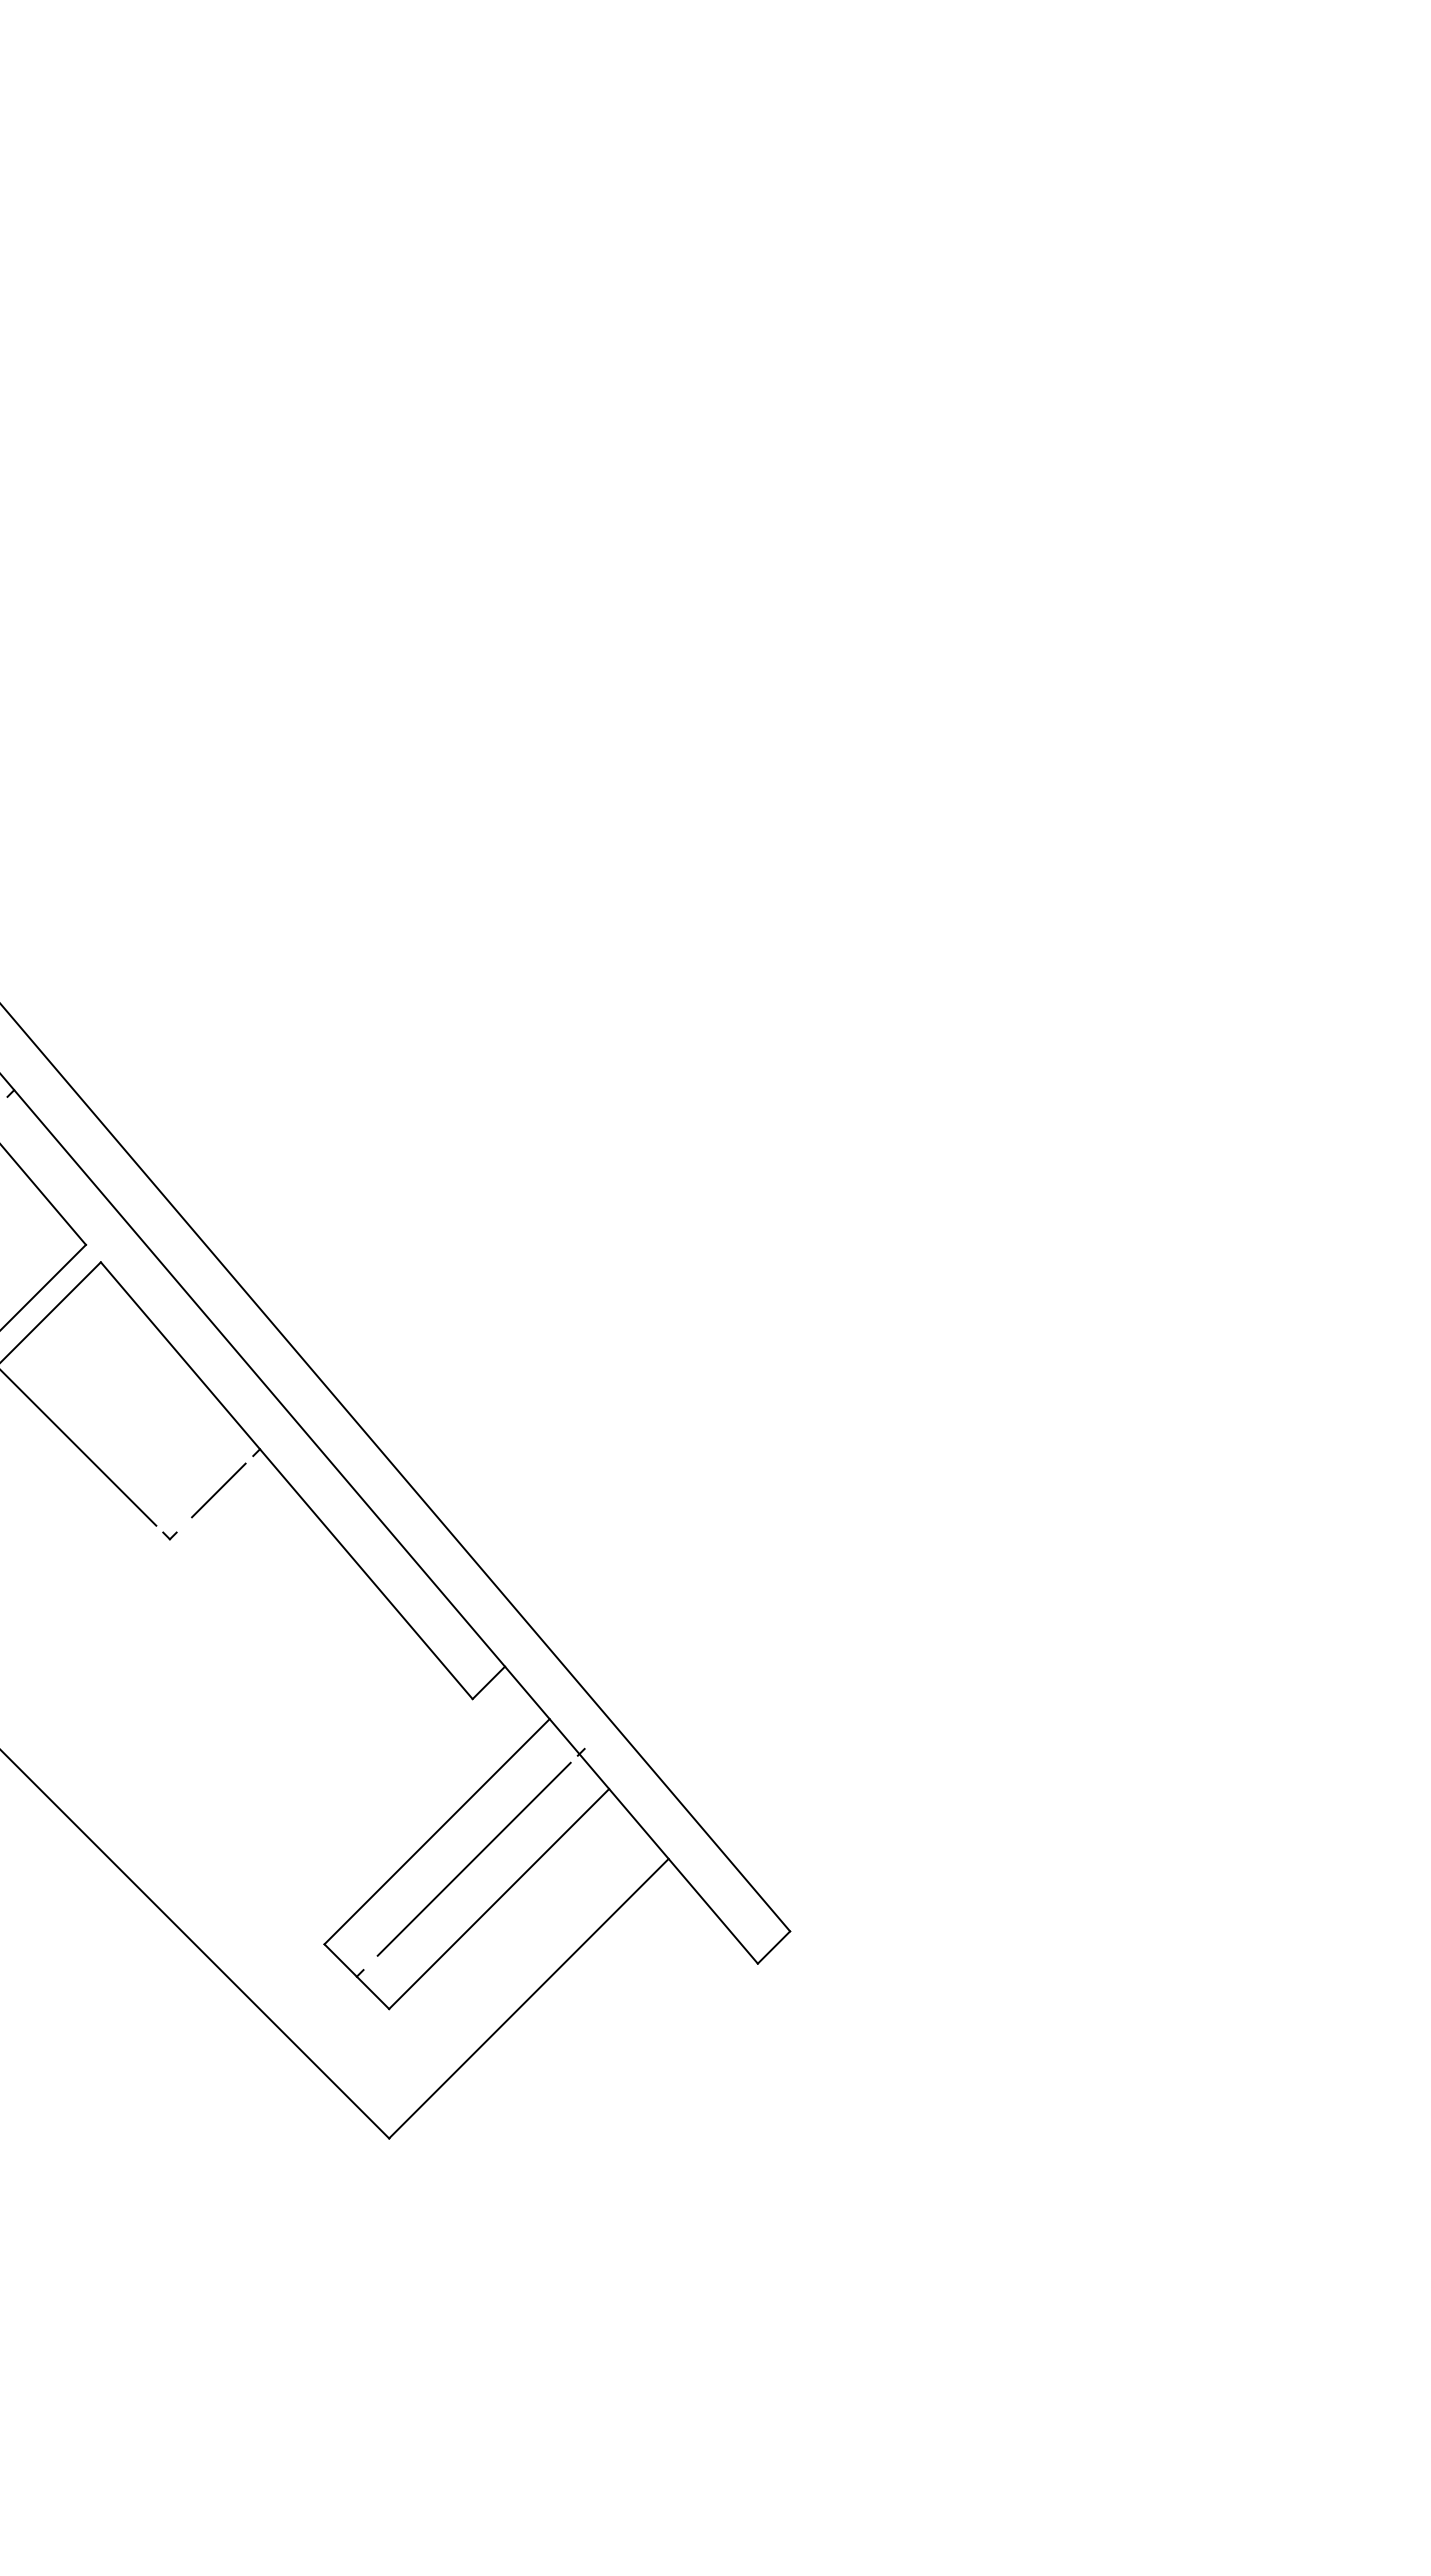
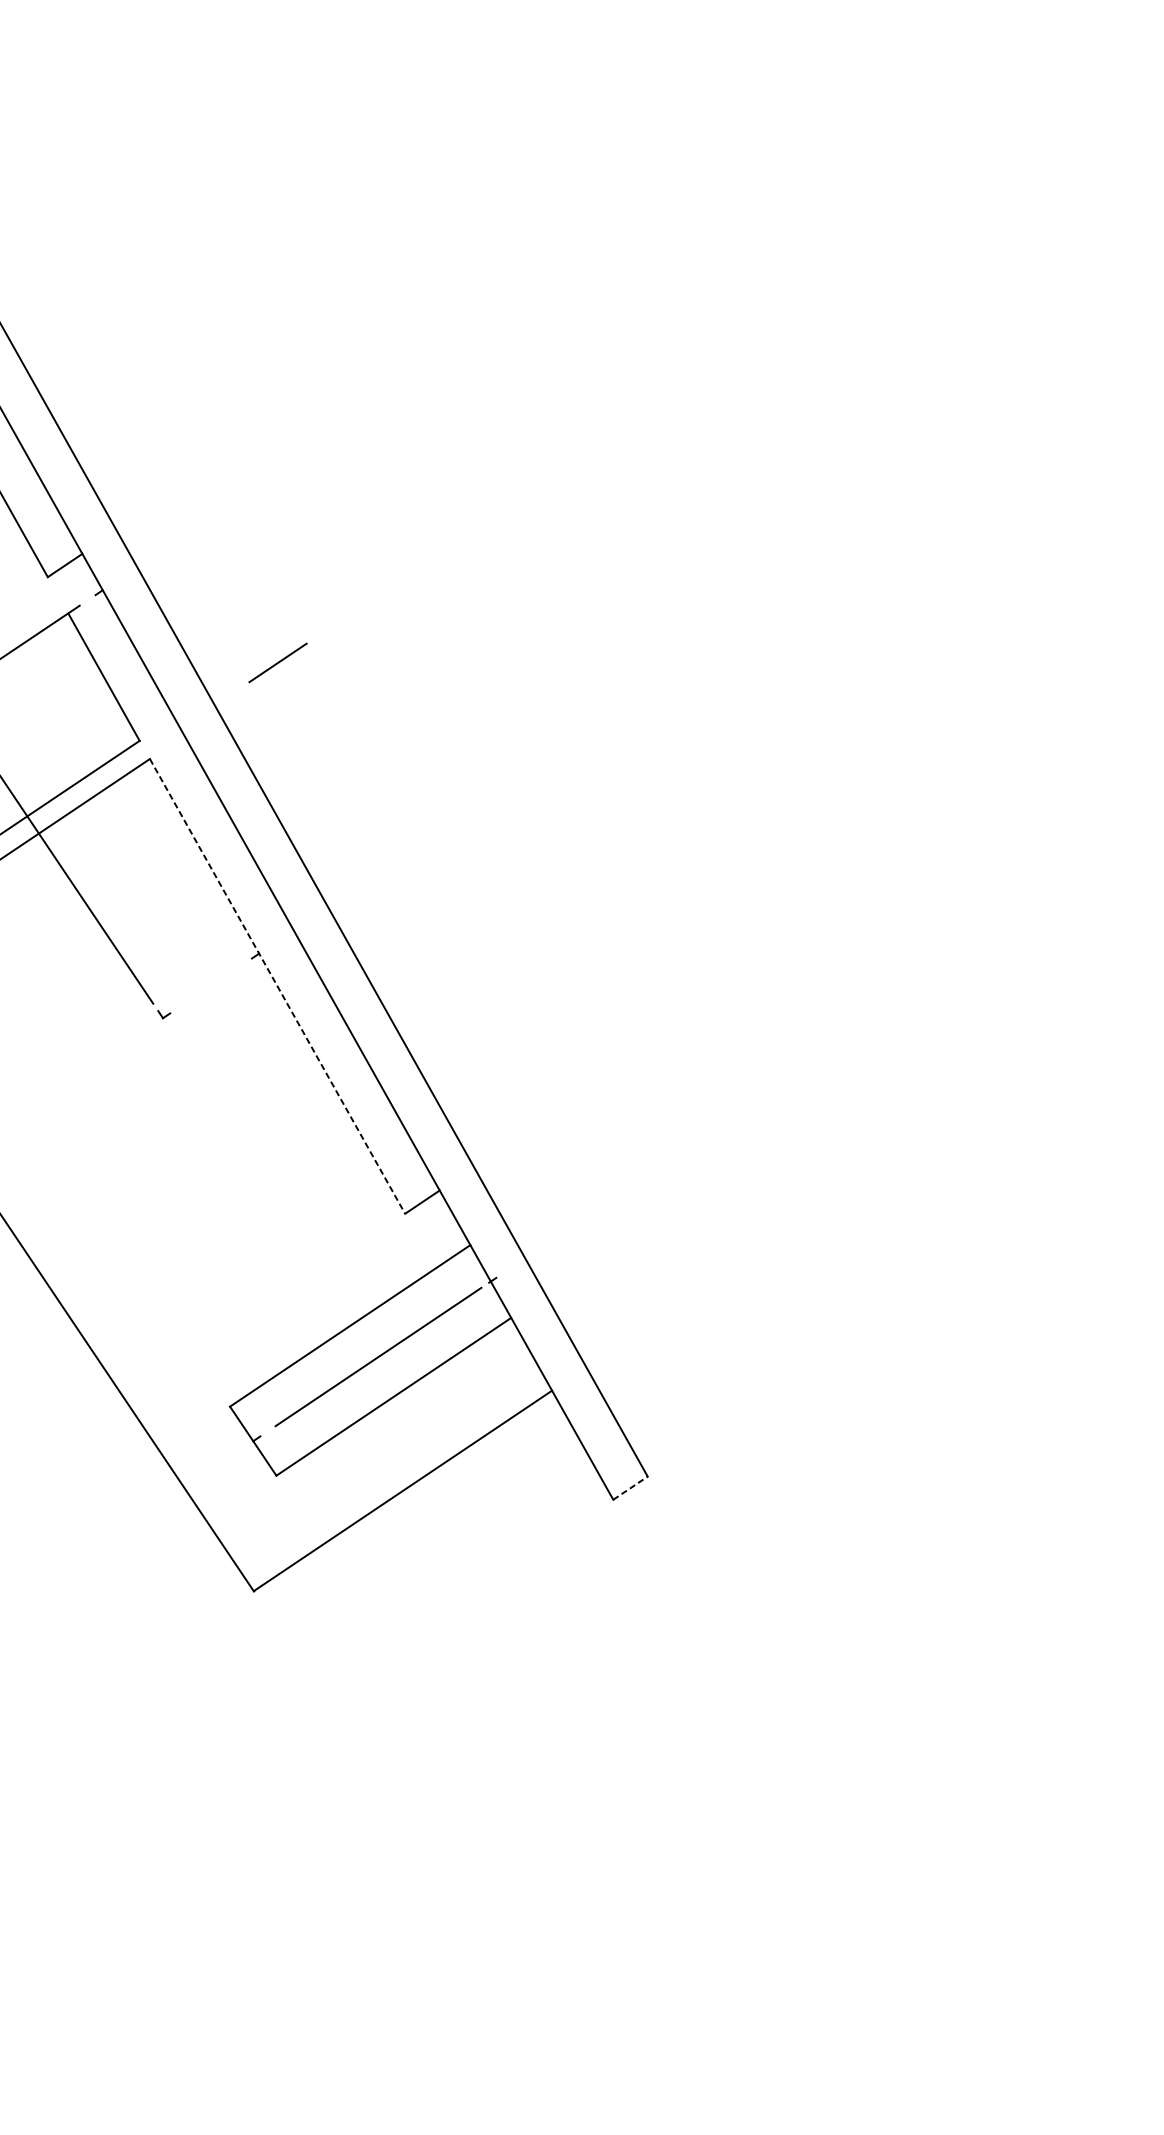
line: (286, 1480) -> (277, 986), solid -> dashed
line: (218, 1490) -> (277, 662), moved
line: (773, 1947) -> (630, 1488), solid -> dashed

